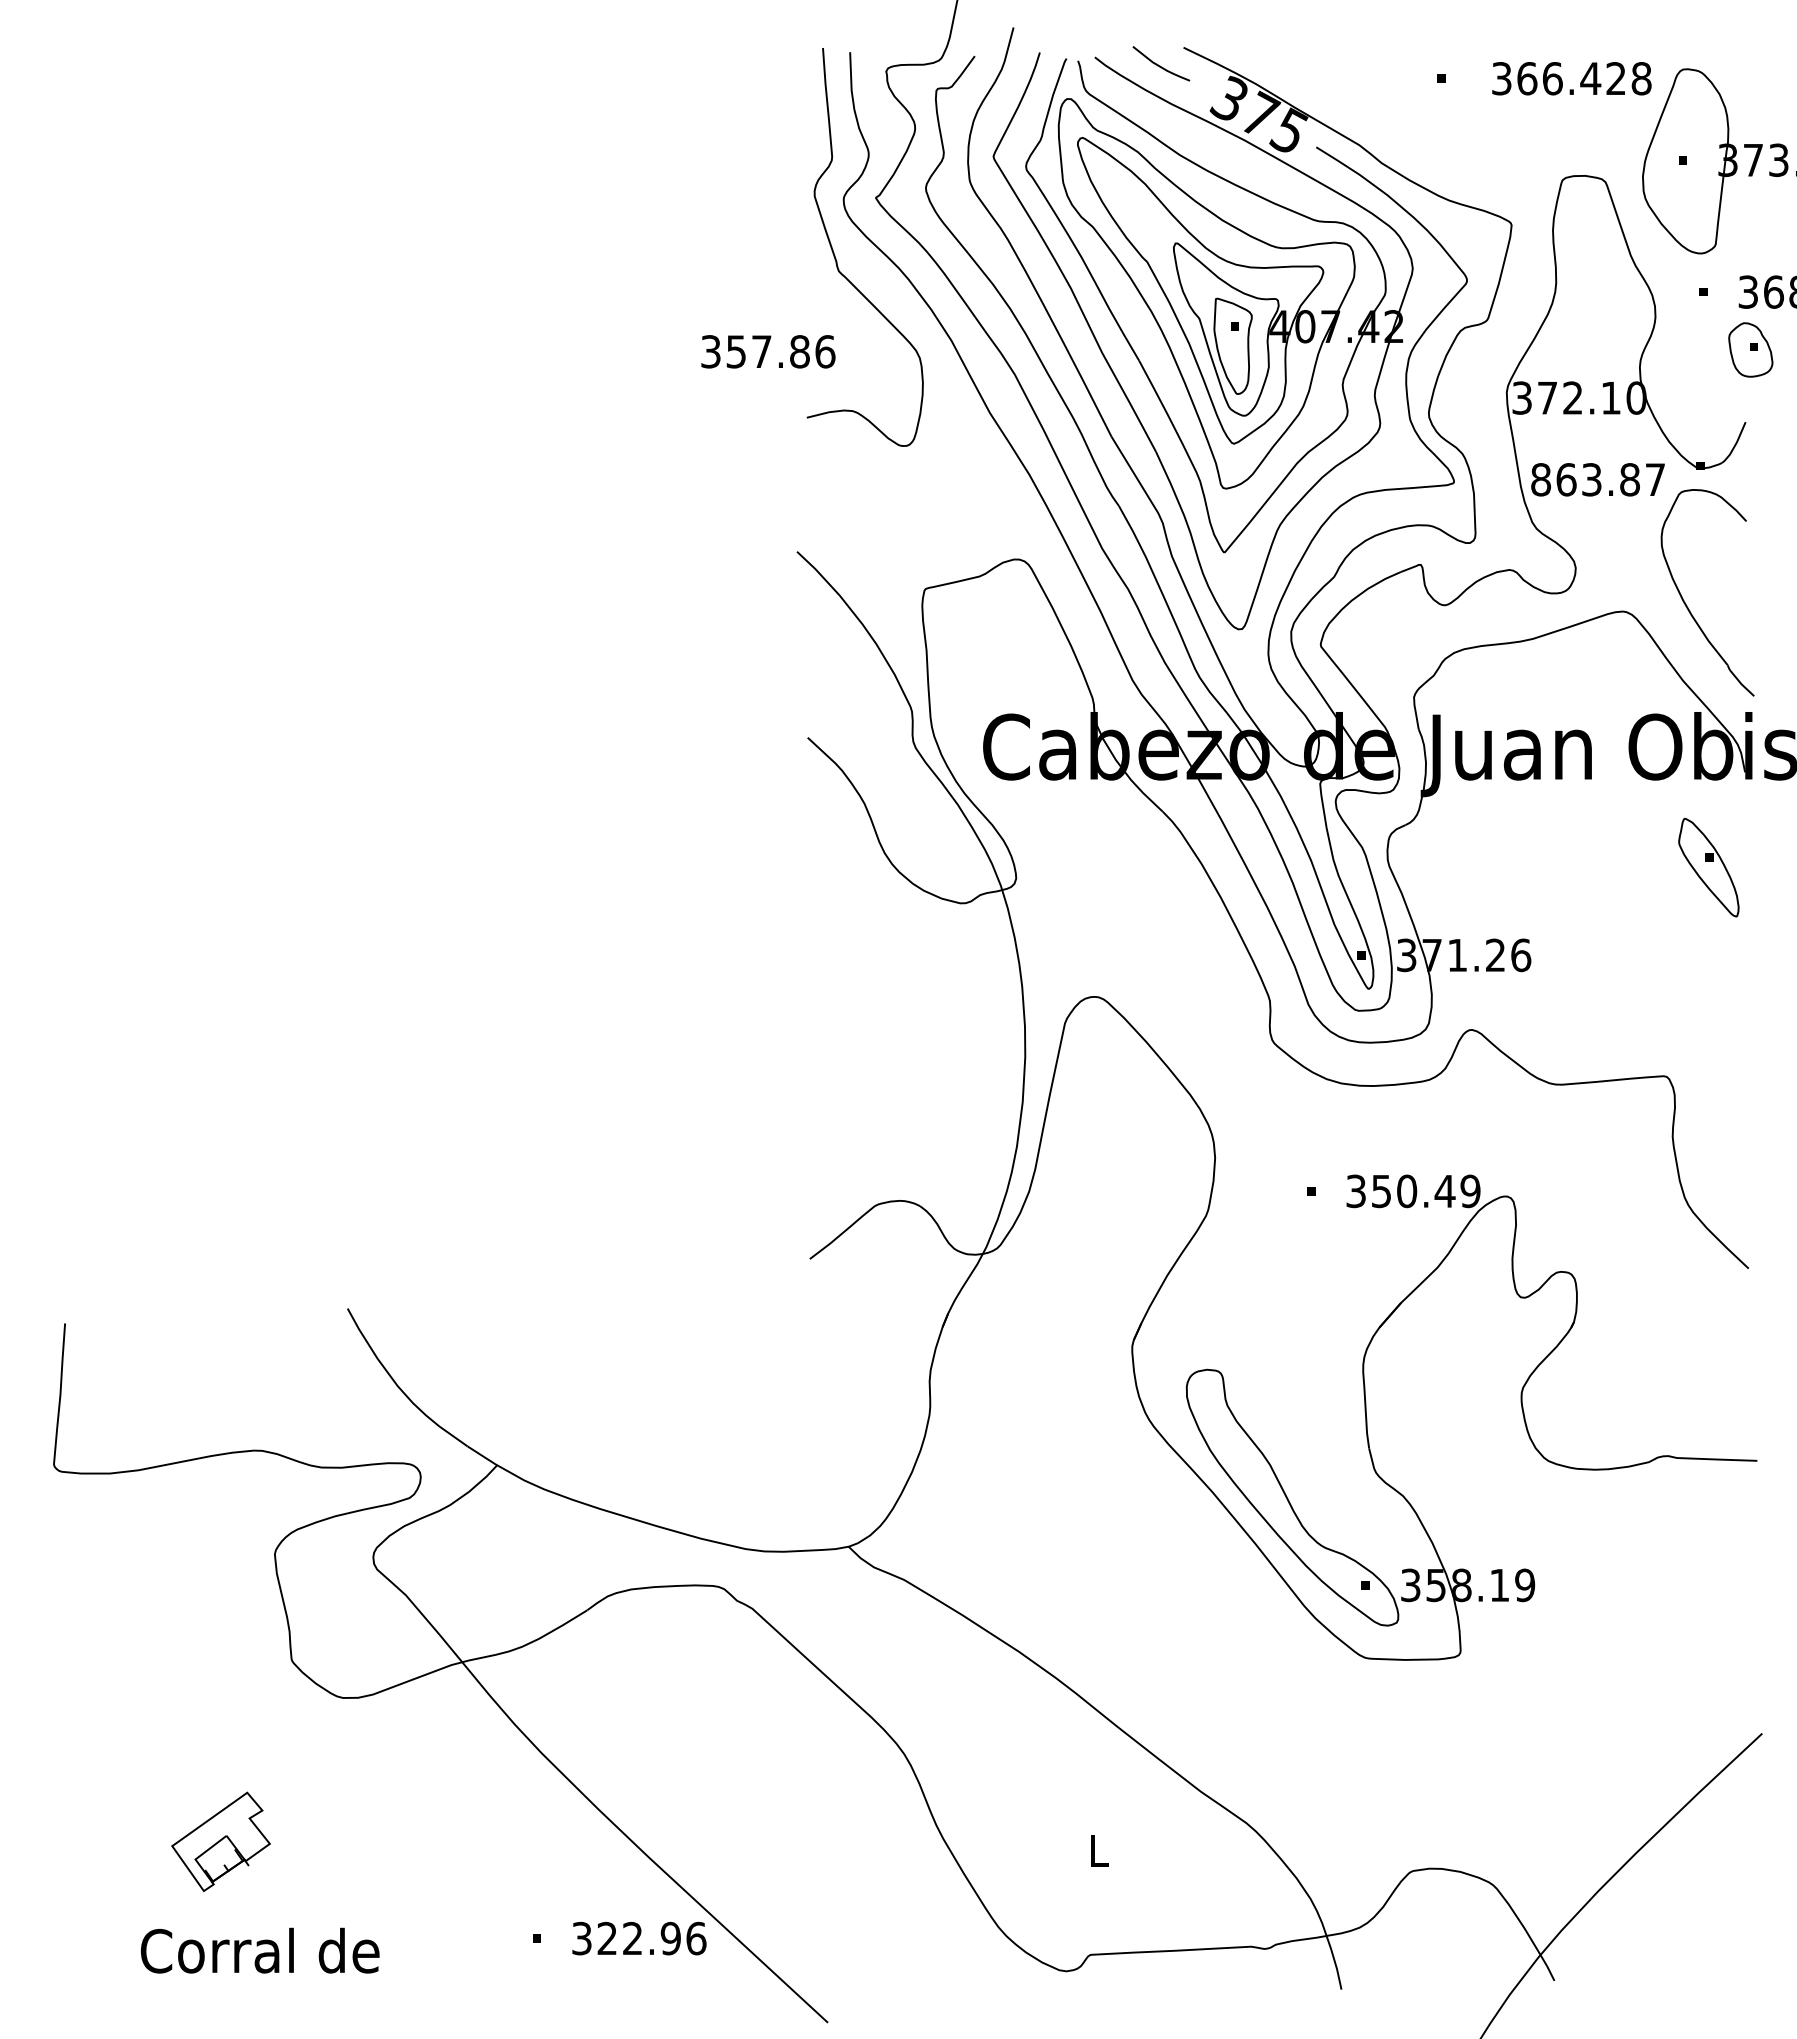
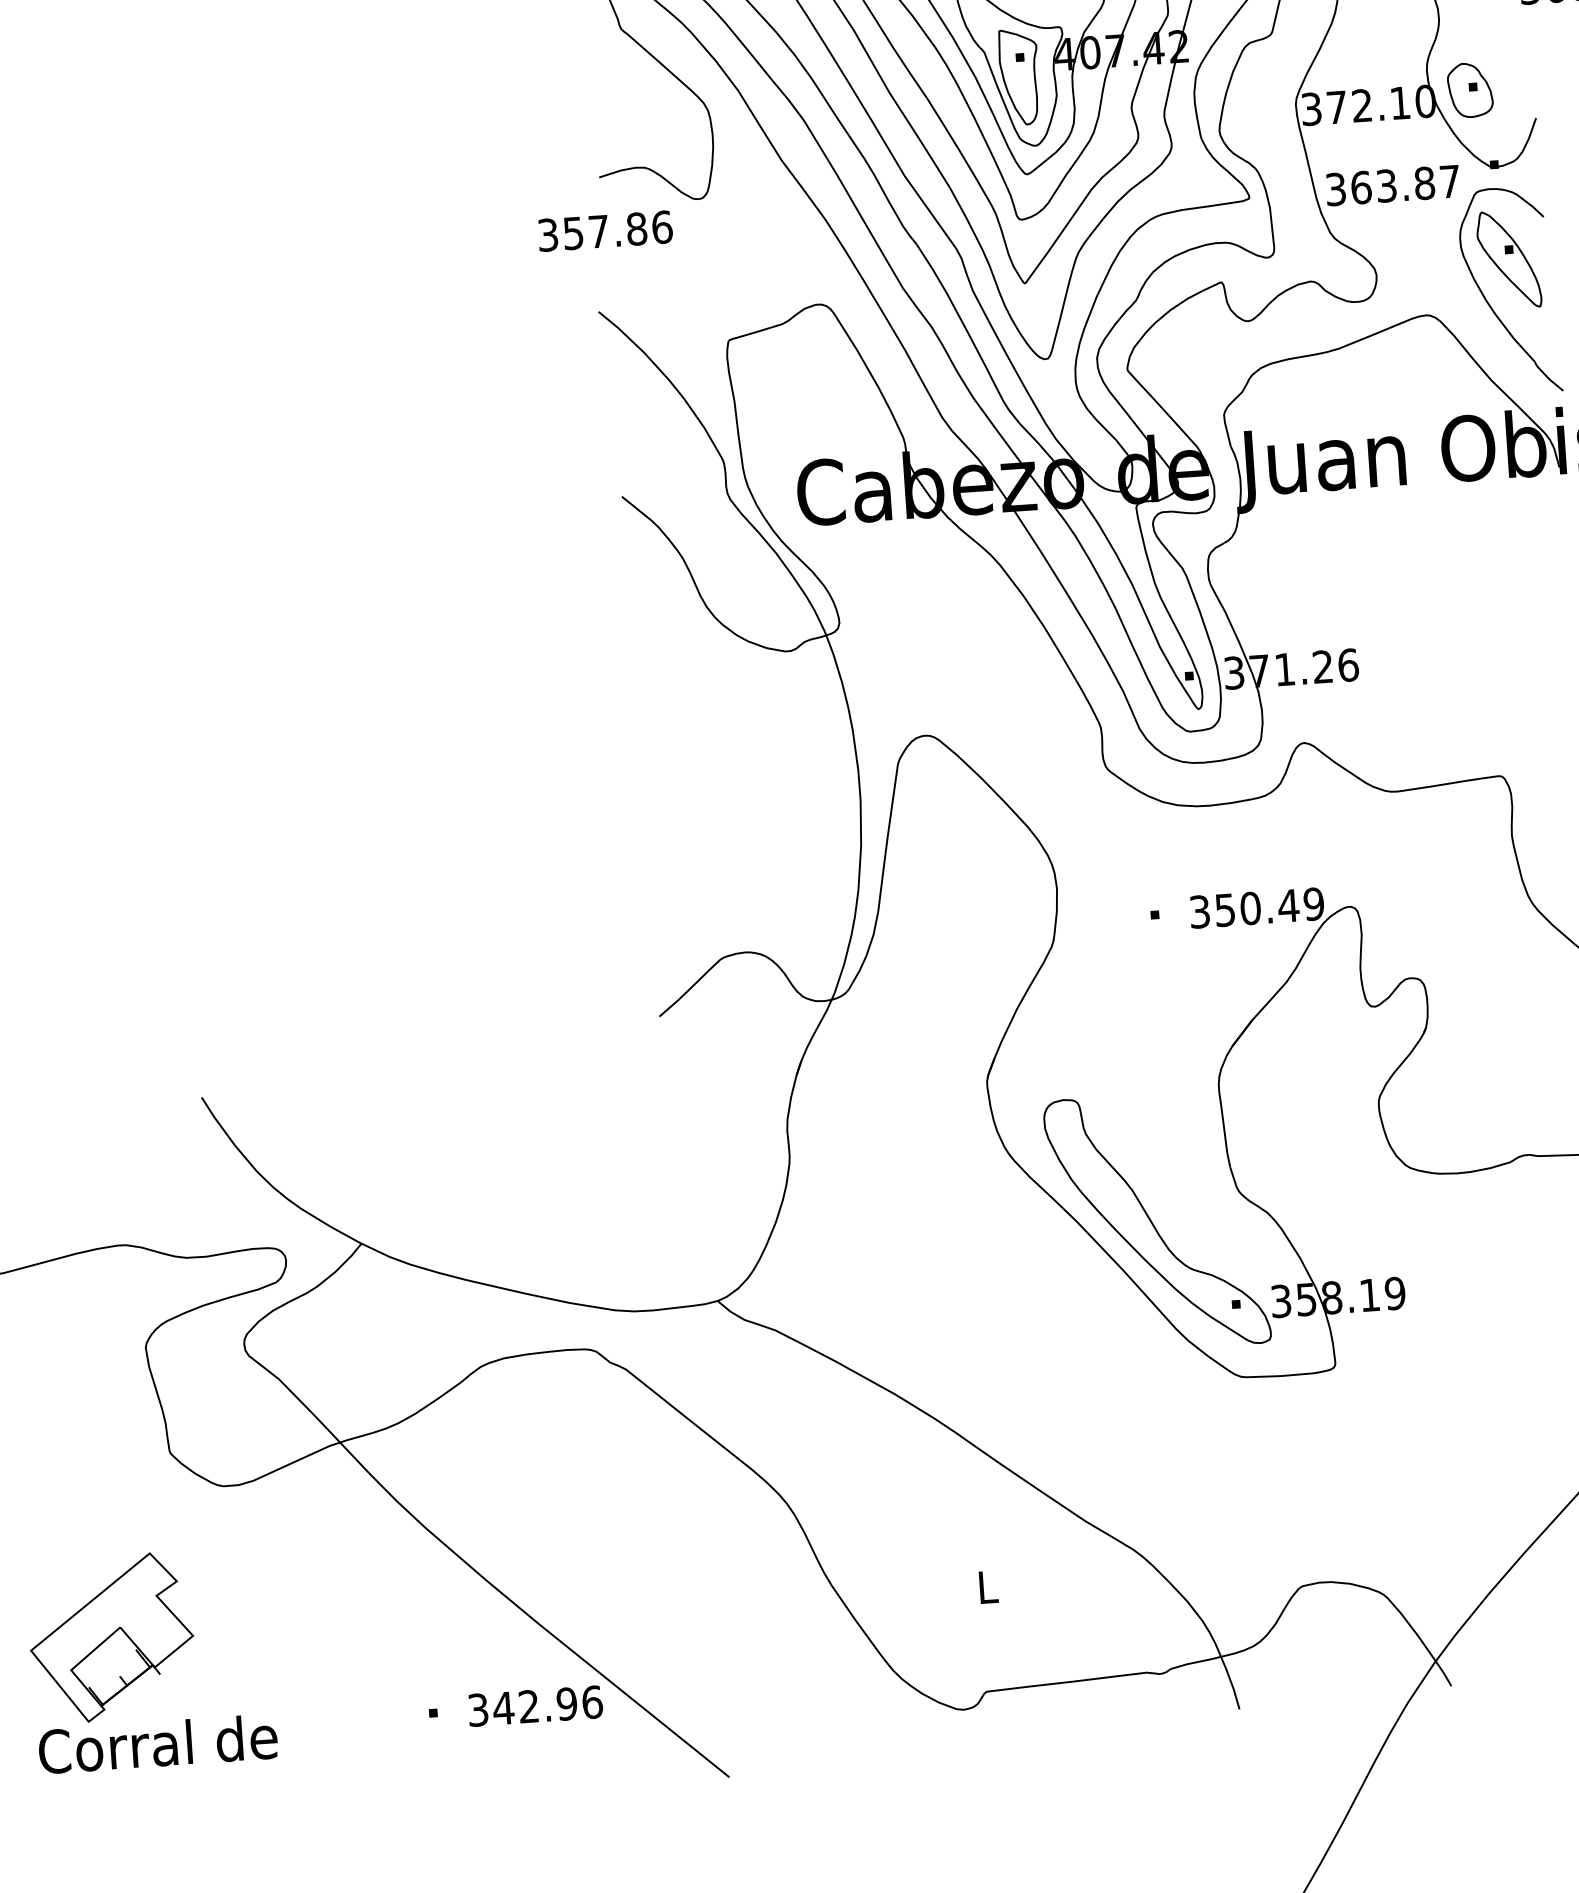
part: (1750, 349) -> (1469, 89), moved
text: (768, 351) -> (605, 230), moved
text: (1541, 479) -> (1336, 189), 863.87 -> 363.87
part: (1708, 867) -> (1508, 259), moved
part: (220, 1841) -> (111, 1637), size x1.67
text: (606, 1937) -> (502, 1707), 322.96 -> 342.96

